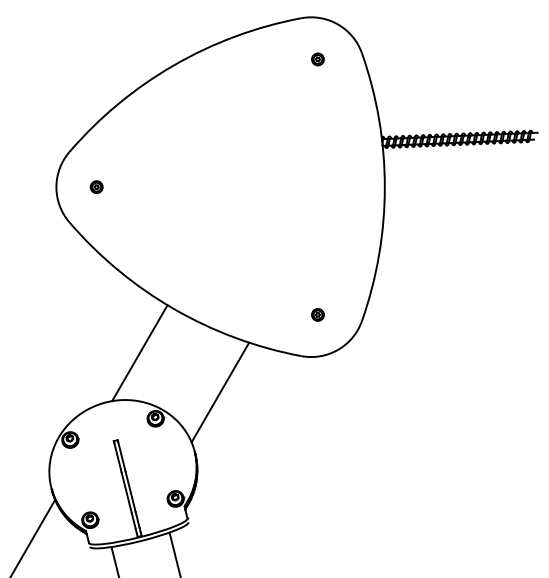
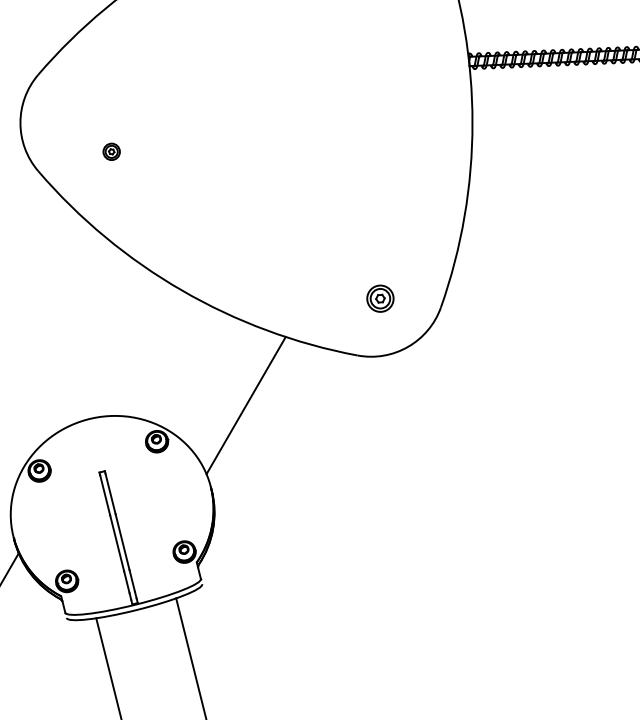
part: (96, 186) -> (111, 150), moved
part: (317, 314) -> (379, 298), size x1.6
line: (139, 353) -> (134, 351), removed

